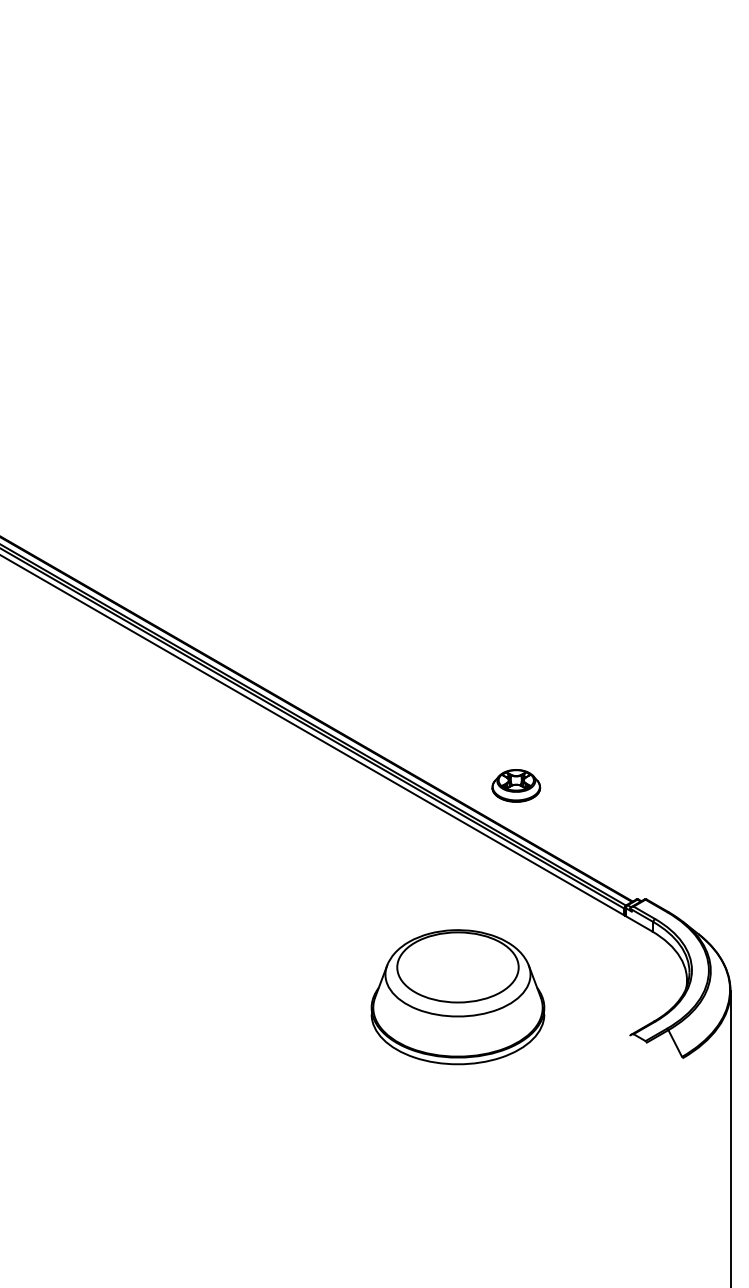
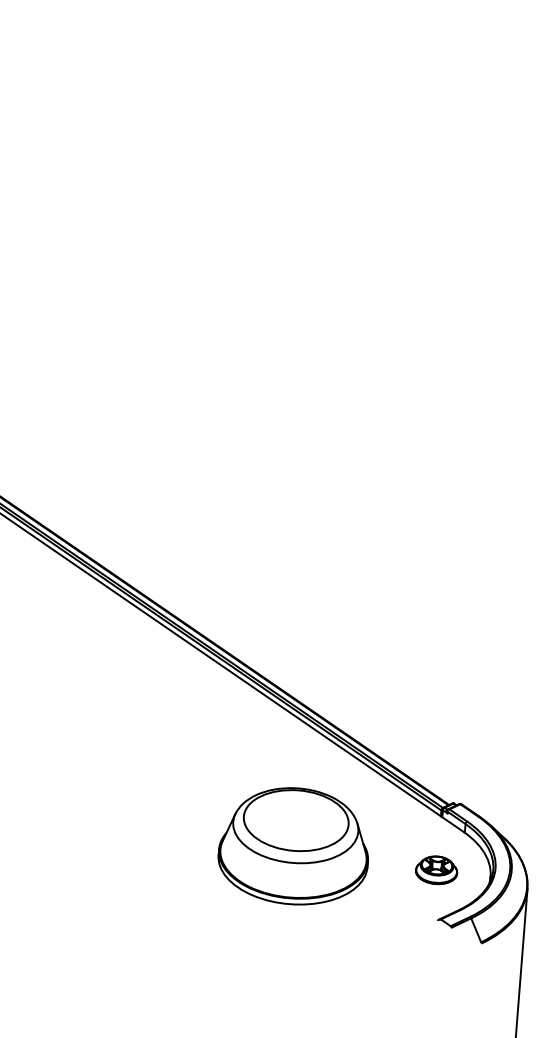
part: (516, 785) -> (436, 869), moved
part: (457, 997) -> (293, 846), moved

